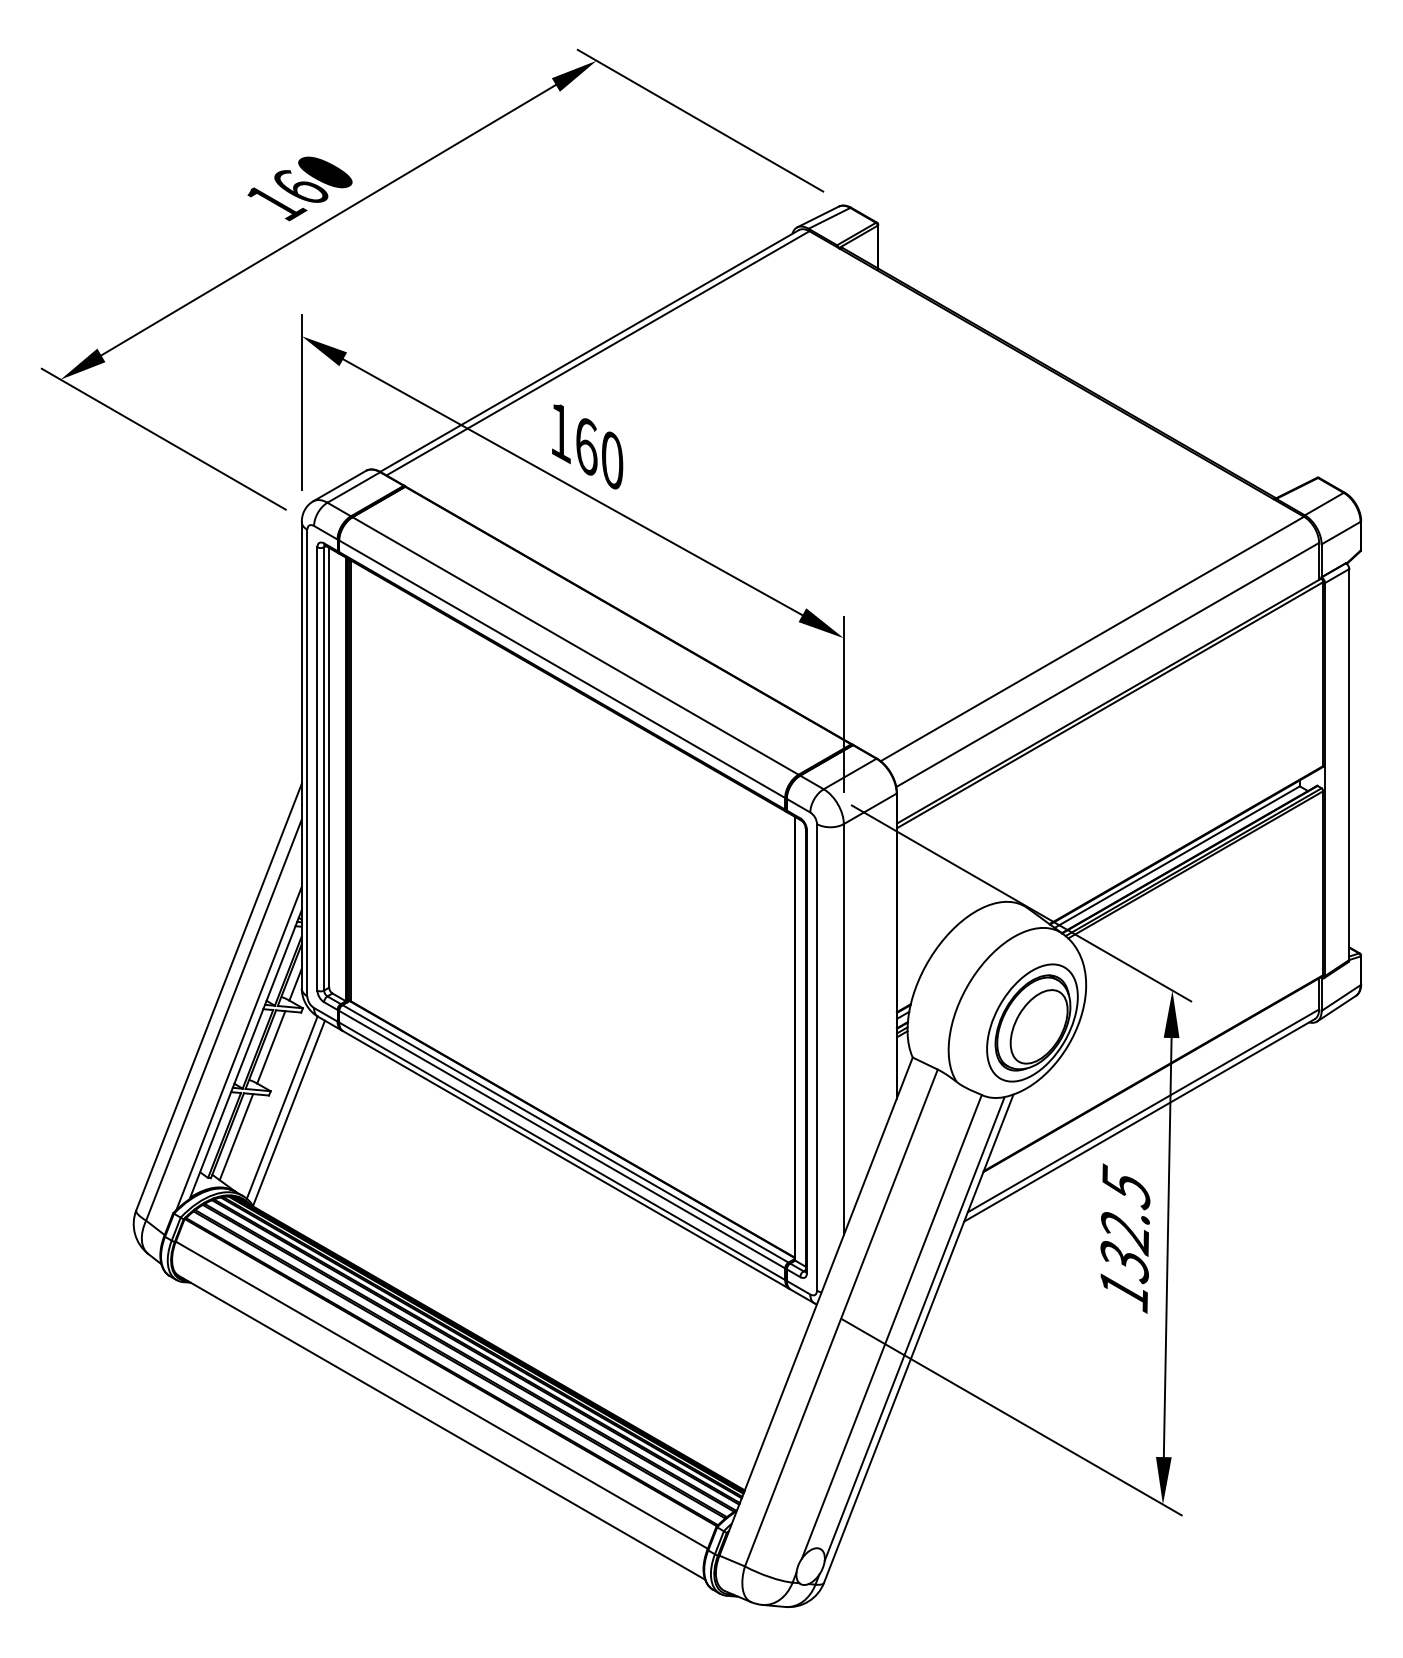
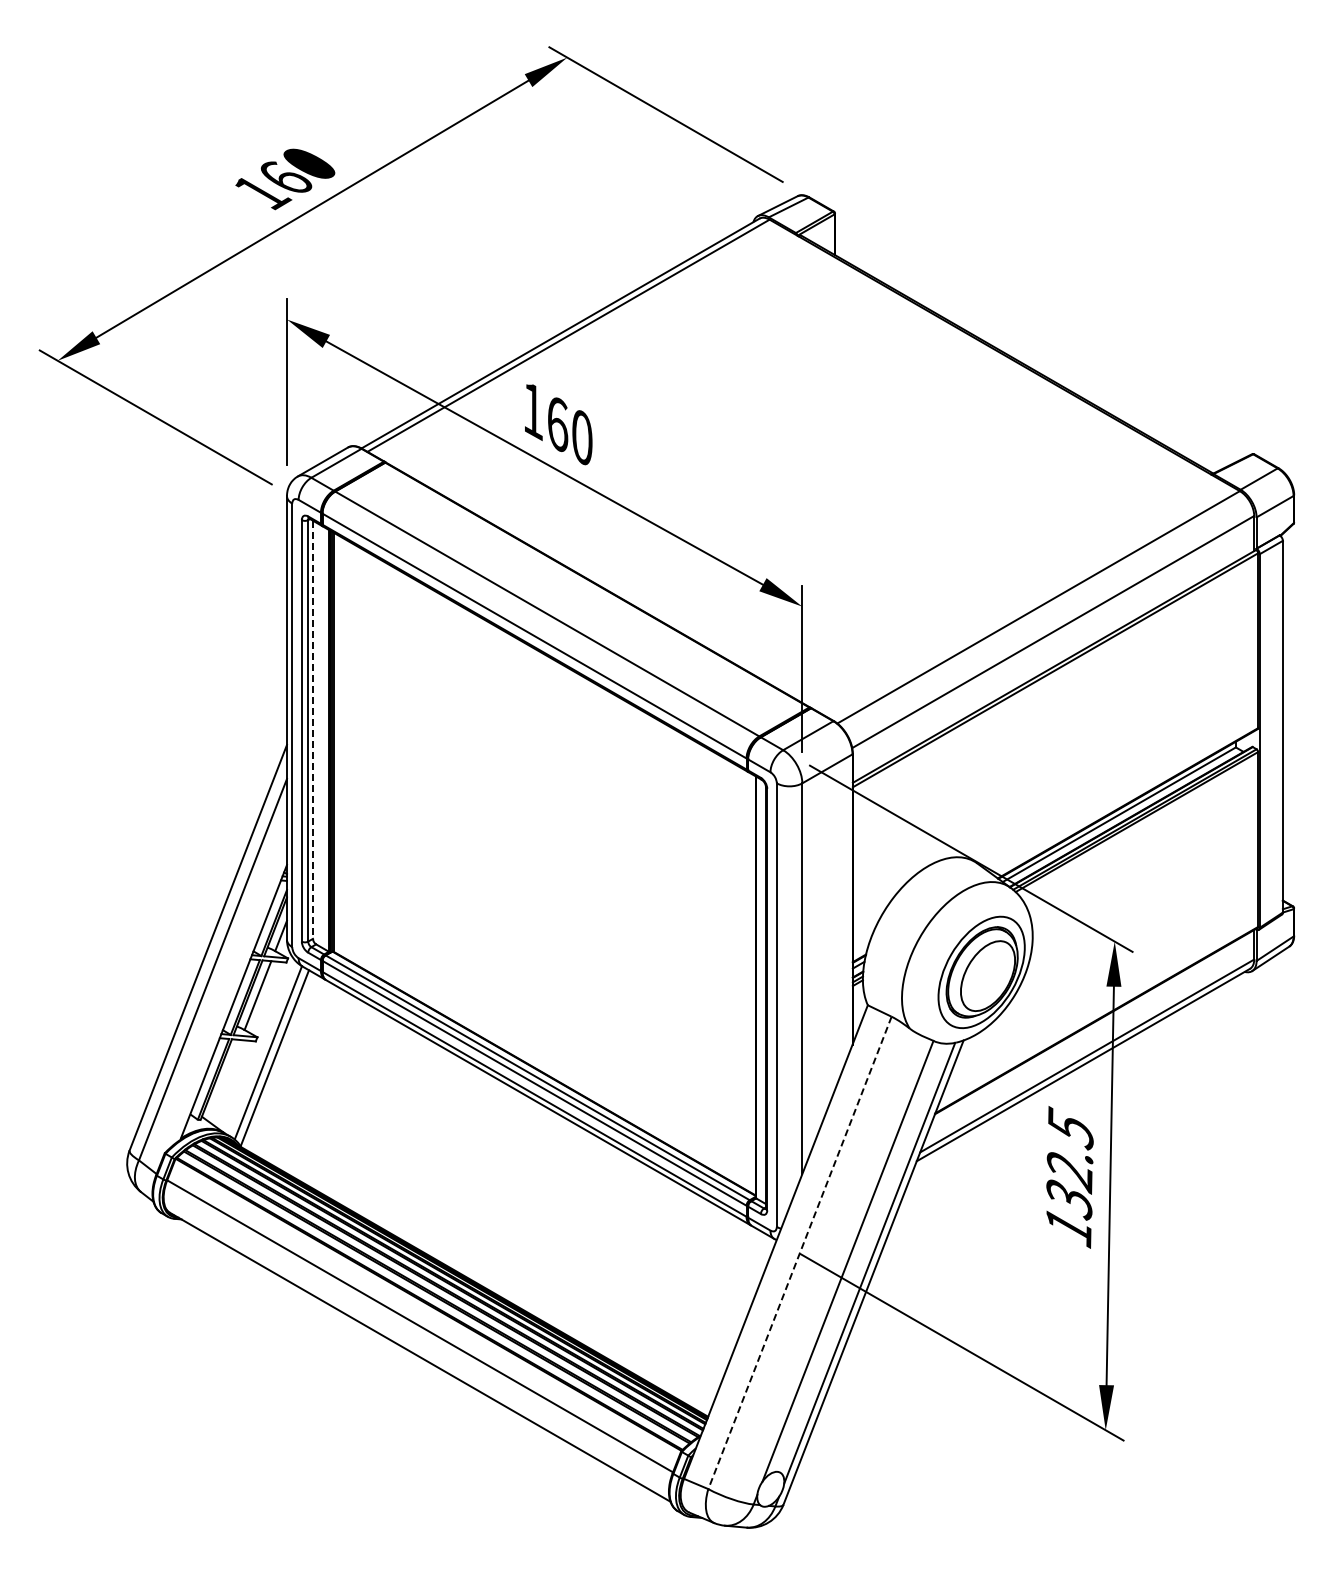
line: (329, 768) -> (313, 730), solid -> dashed
line: (238, 1048) -> (226, 996), removed
line: (236, 1136) -> (224, 1080), removed
line: (840, 1318) -> (799, 1253), solid -> dashed

